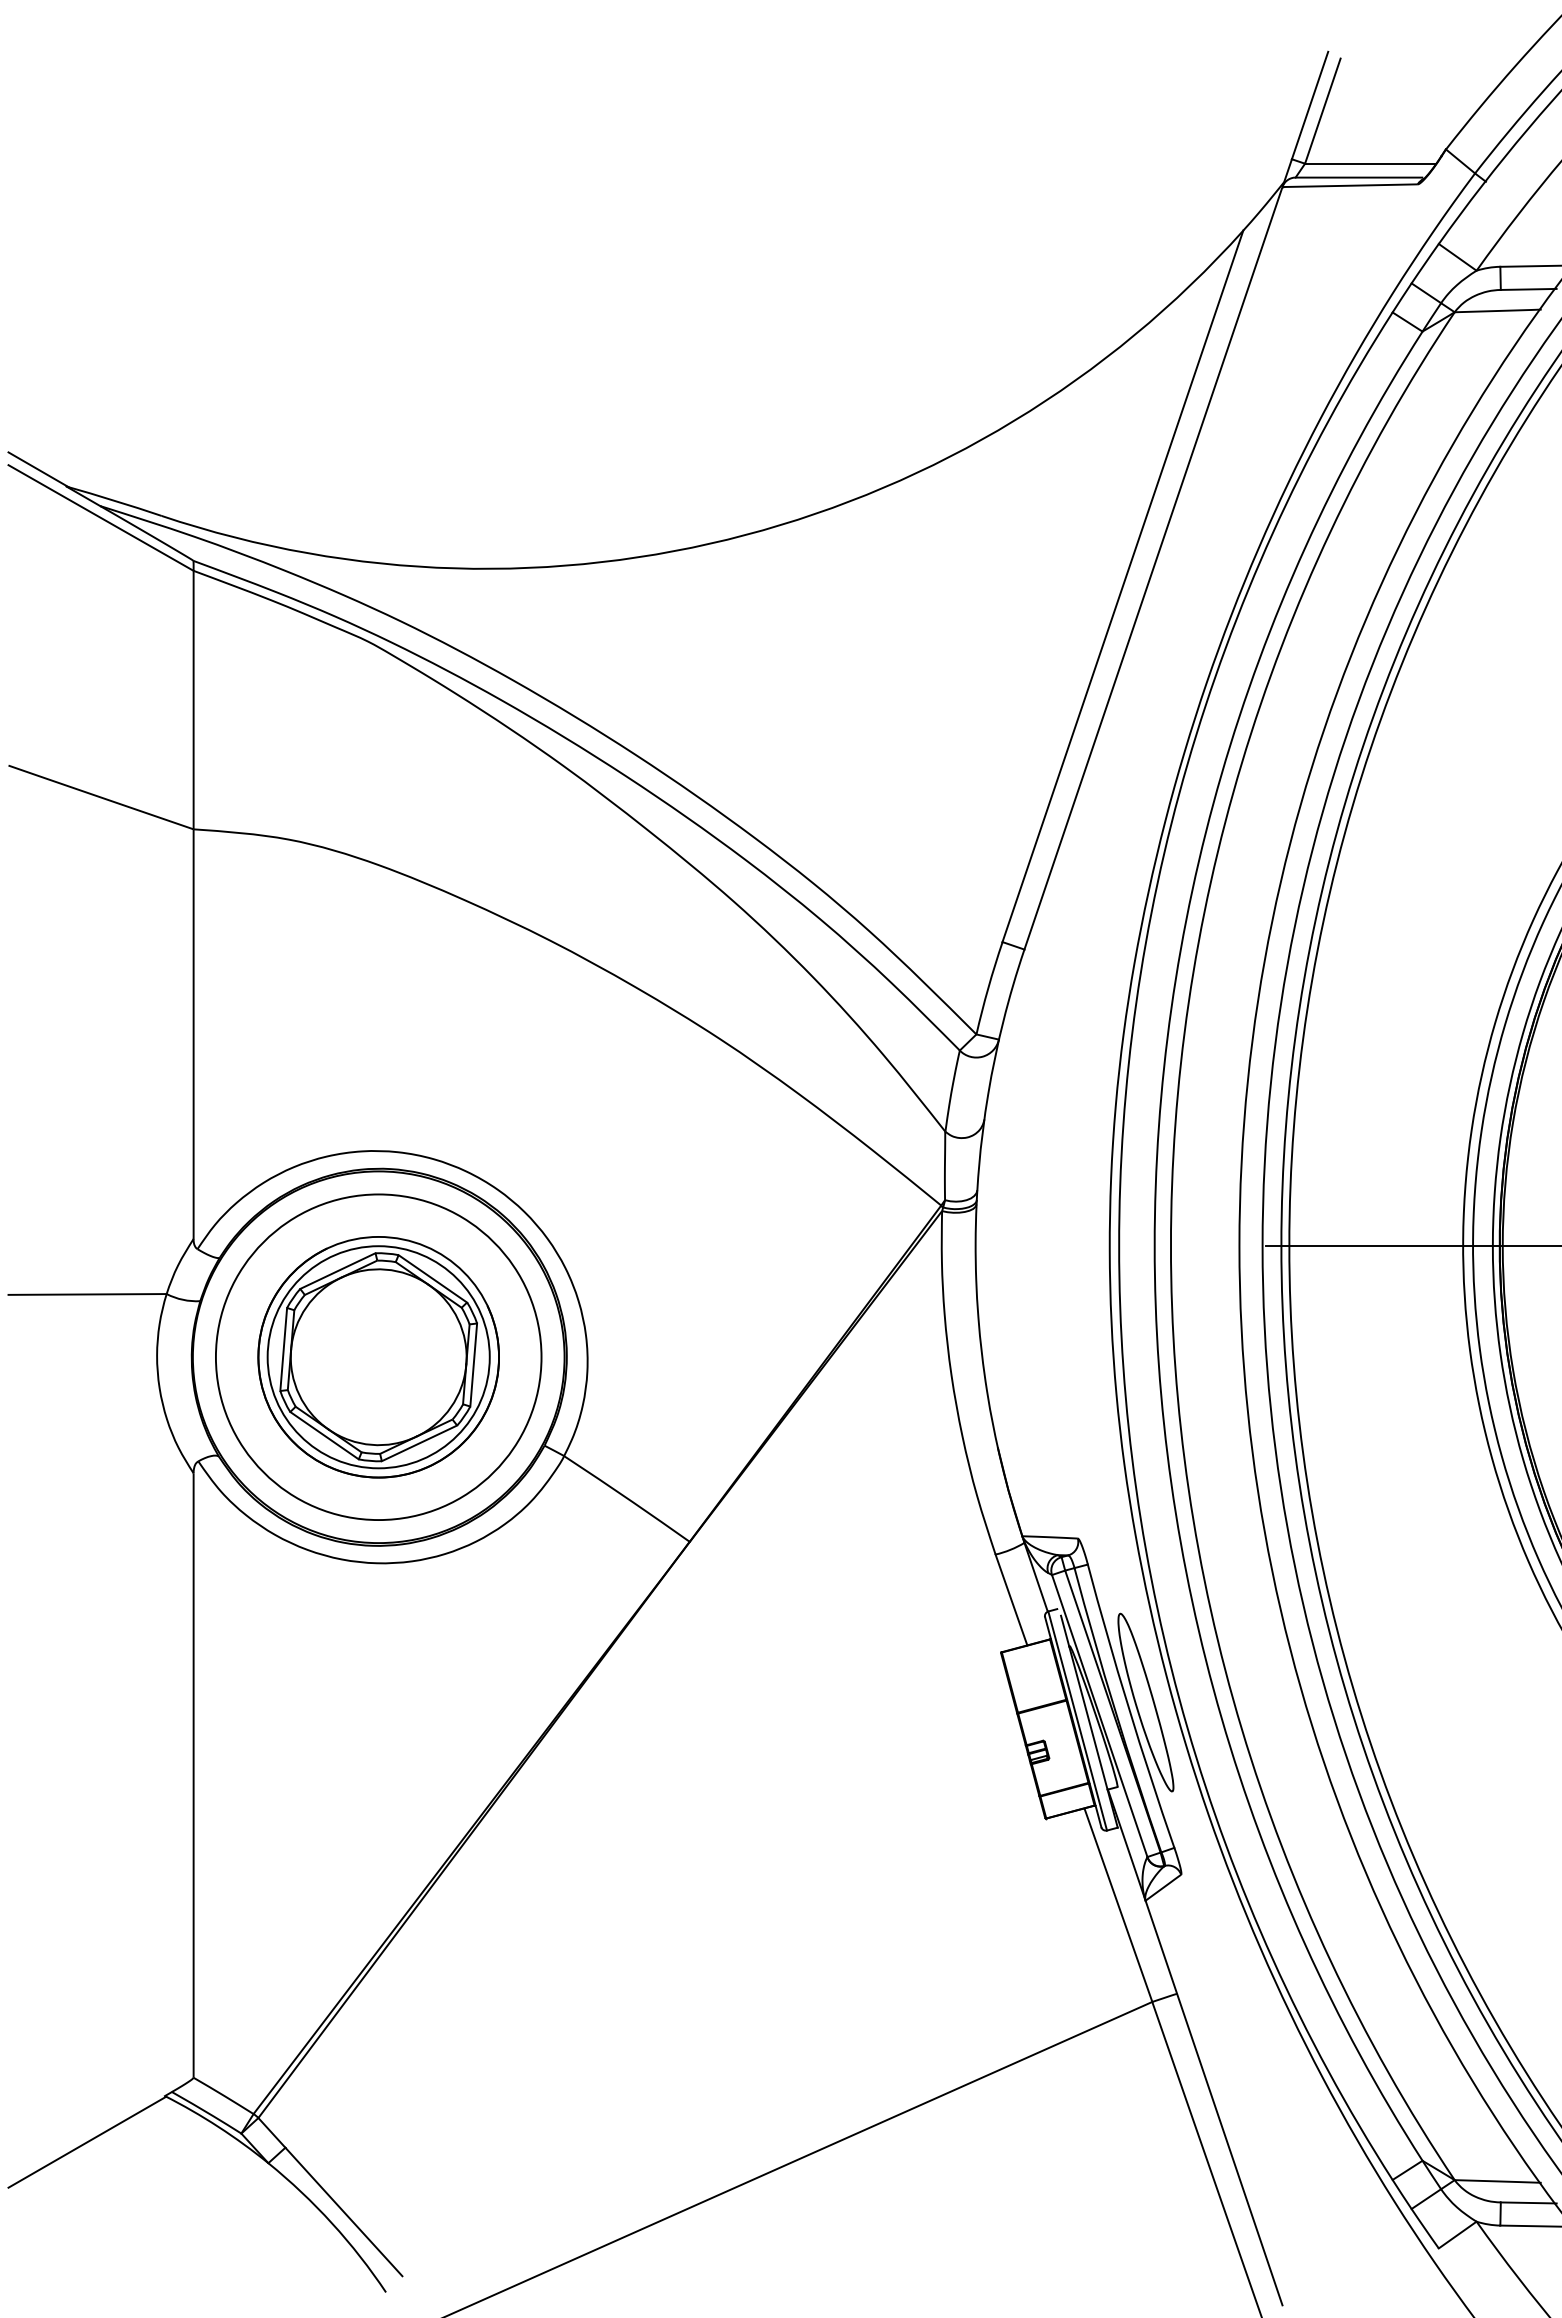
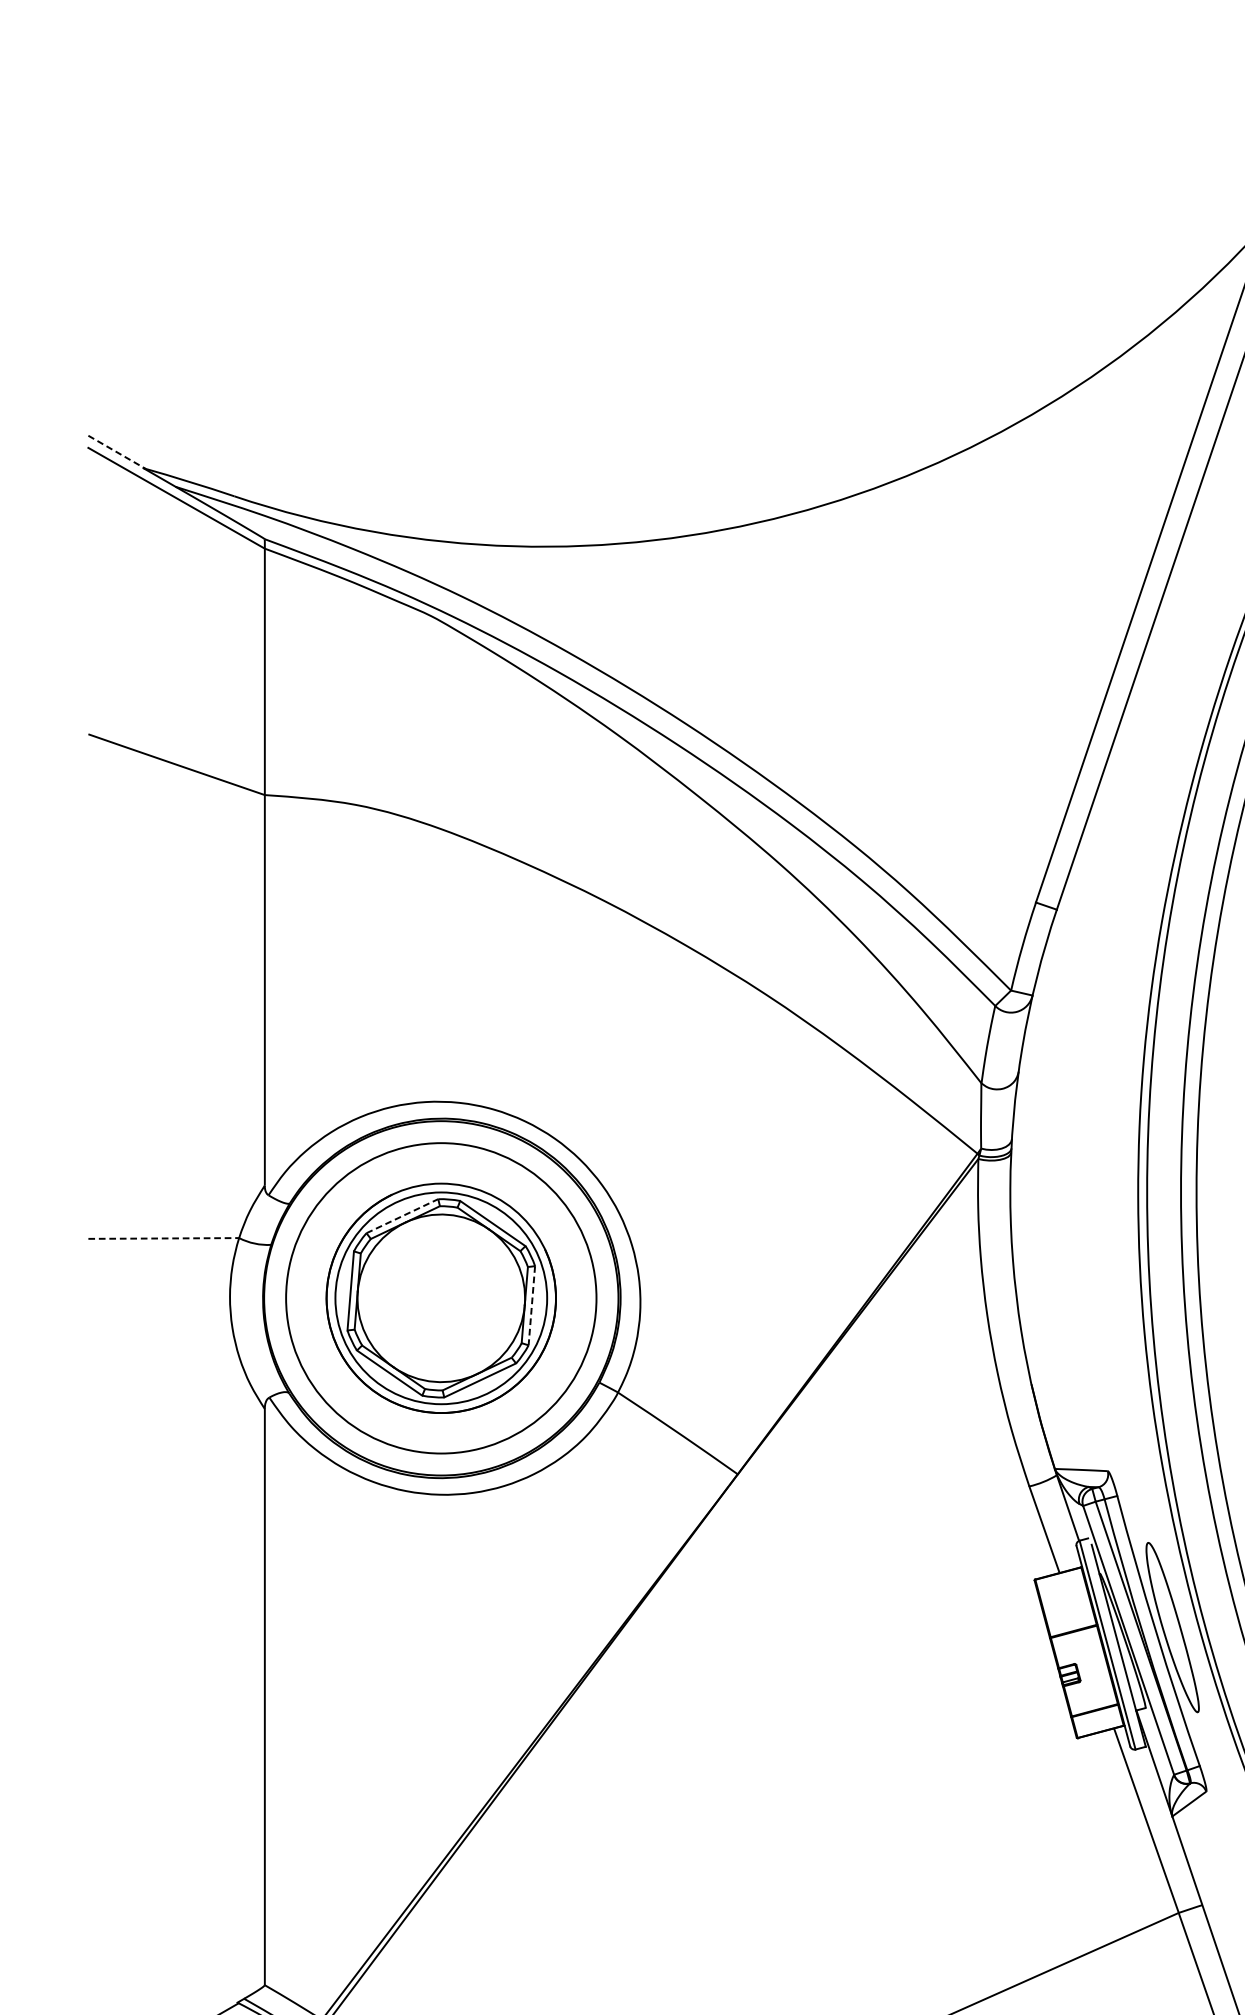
line: (38, 469) -> (116, 452), solid -> dashed
line: (337, 1271) -> (402, 1216), solid -> dashed
line: (88, 1294) -> (164, 1238), solid -> dashed
line: (473, 1364) -> (531, 1305), solid -> dashed

